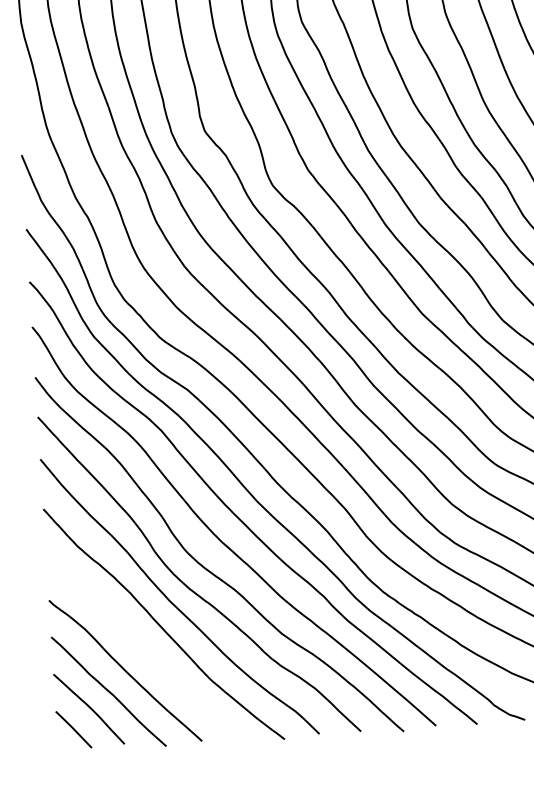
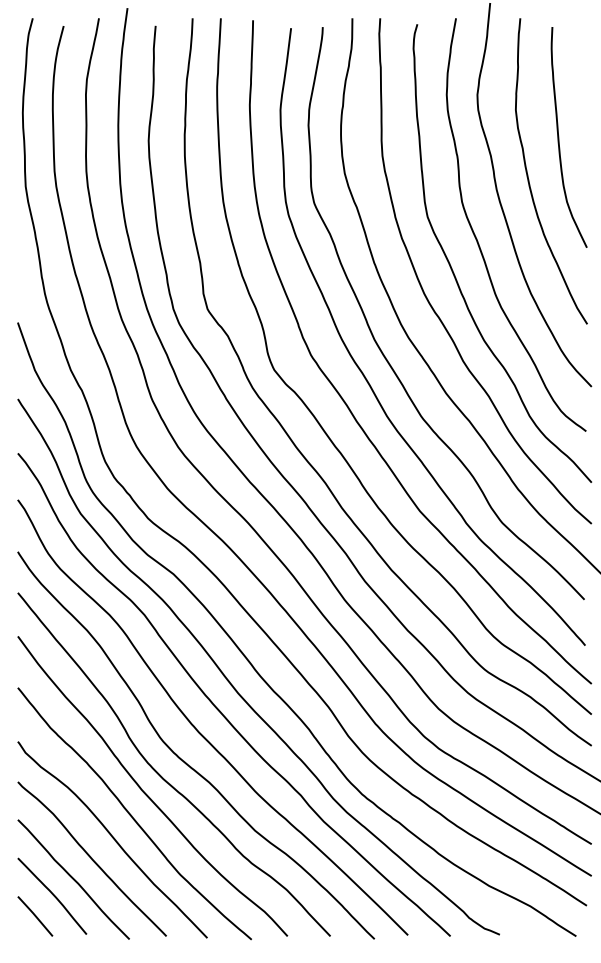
curve: (143, 649) -> (112, 838), added

